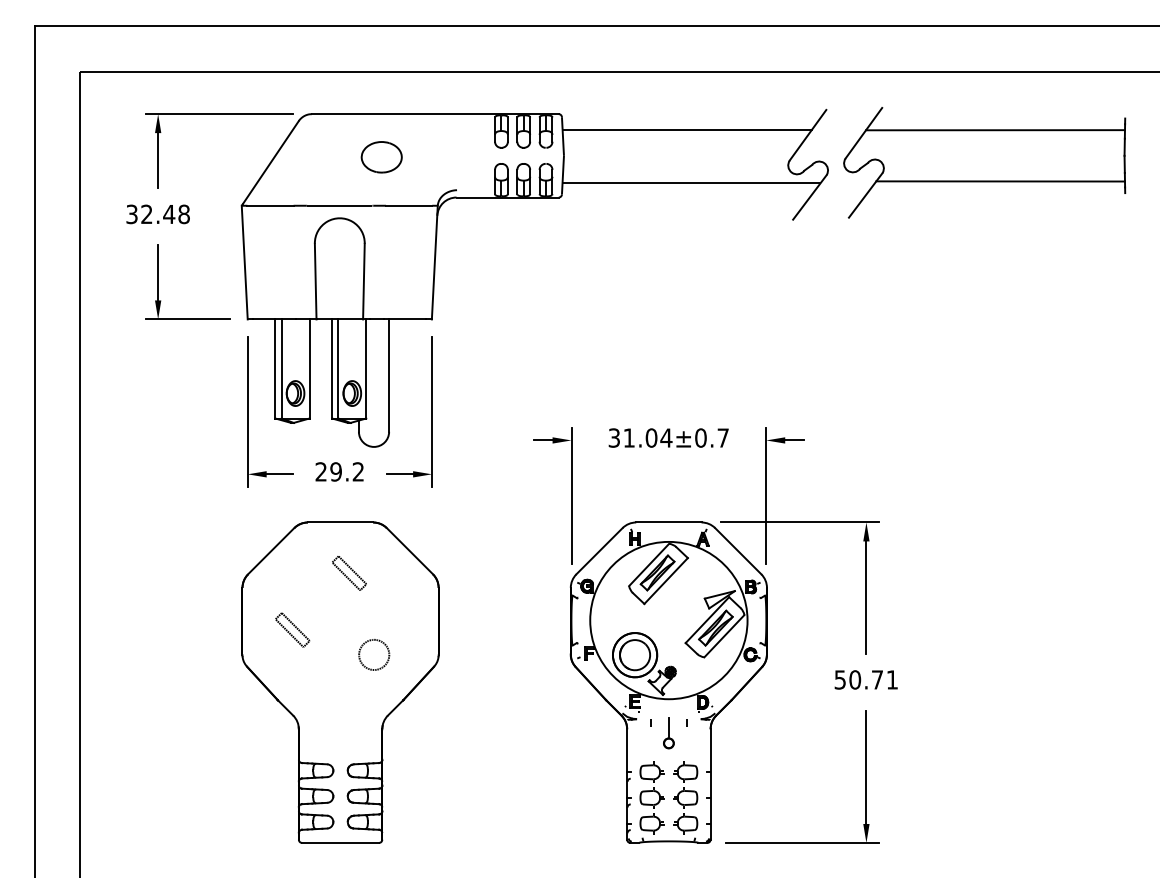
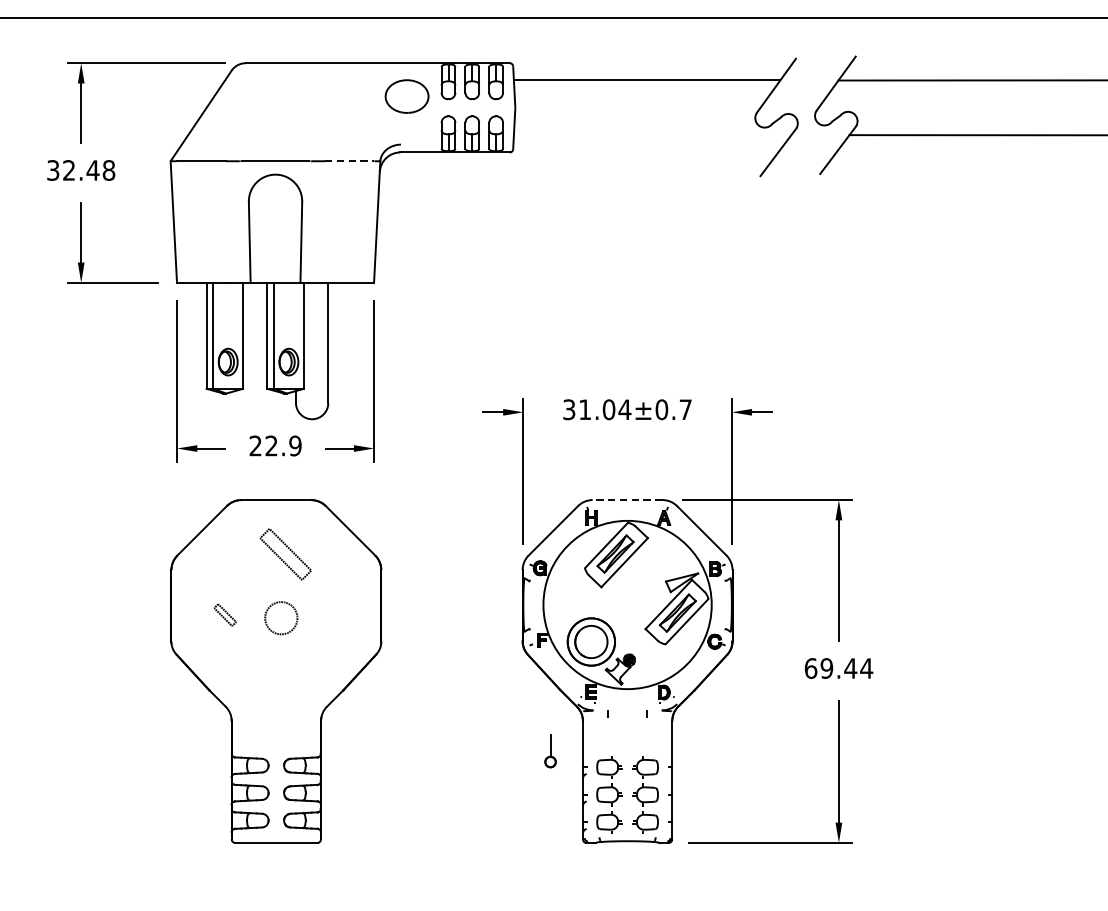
part: (381, 157) -> (406, 96), moved
line: (691, 183) -> (651, 137), removed
line: (409, 205) -> (350, 160), solid -> dashed
text: (347, 471) -> (283, 445), 29.2 -> 22.9
line: (668, 522) -> (627, 500), solid -> dashed
part: (349, 573) -> (285, 554), size x1.4
part: (292, 629) -> (224, 614), size x0.6
circle: (374, 654) -> (281, 617), moved
text: (866, 679) -> (838, 668), 50.71 -> 69.44
part: (668, 733) -> (550, 751), moved

